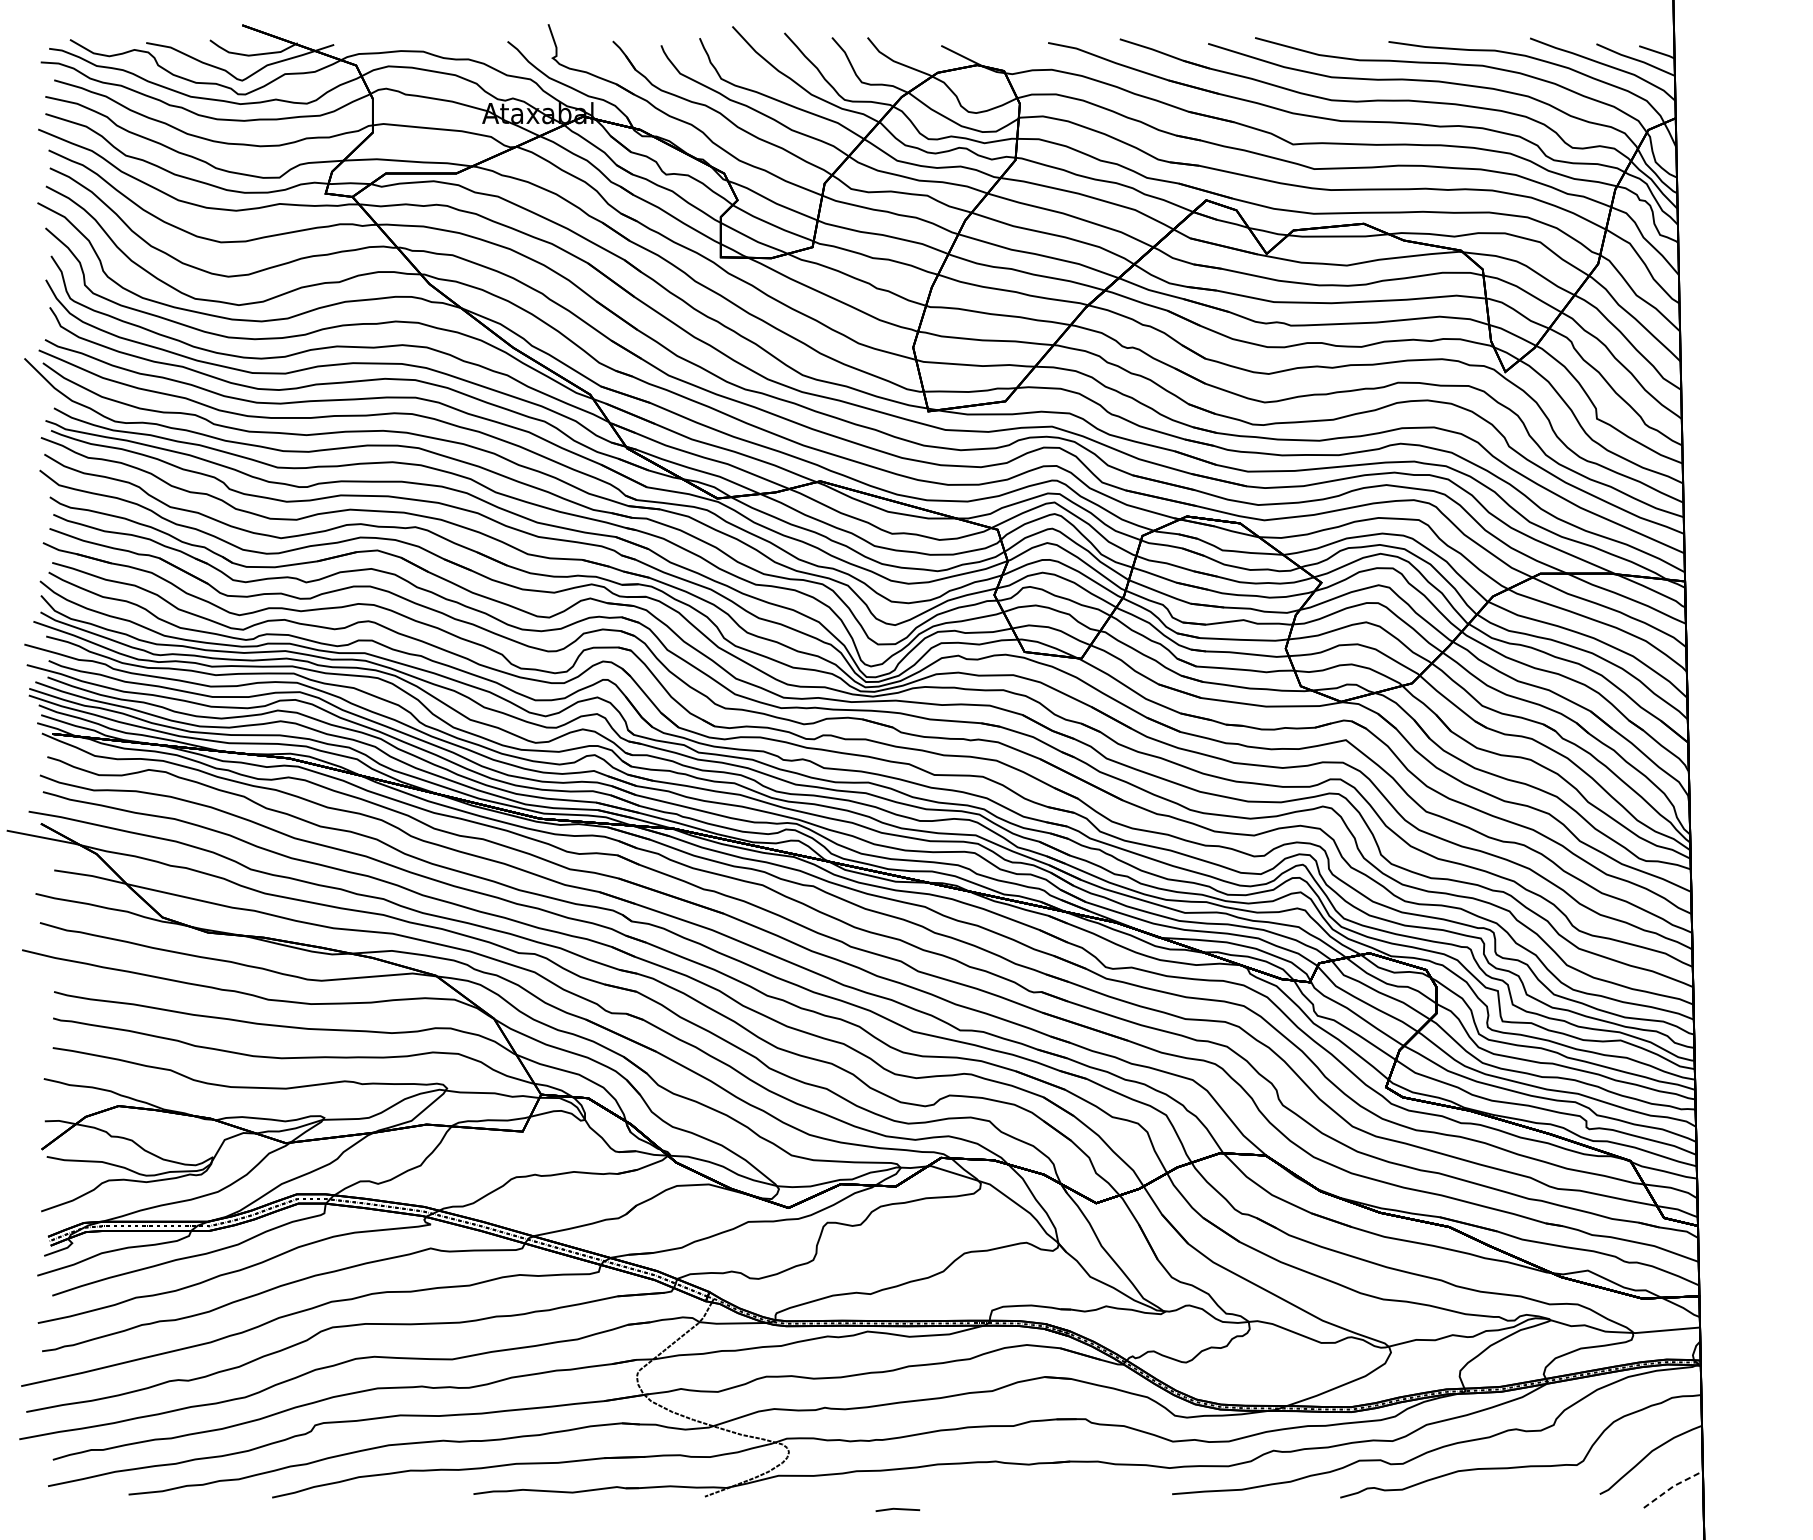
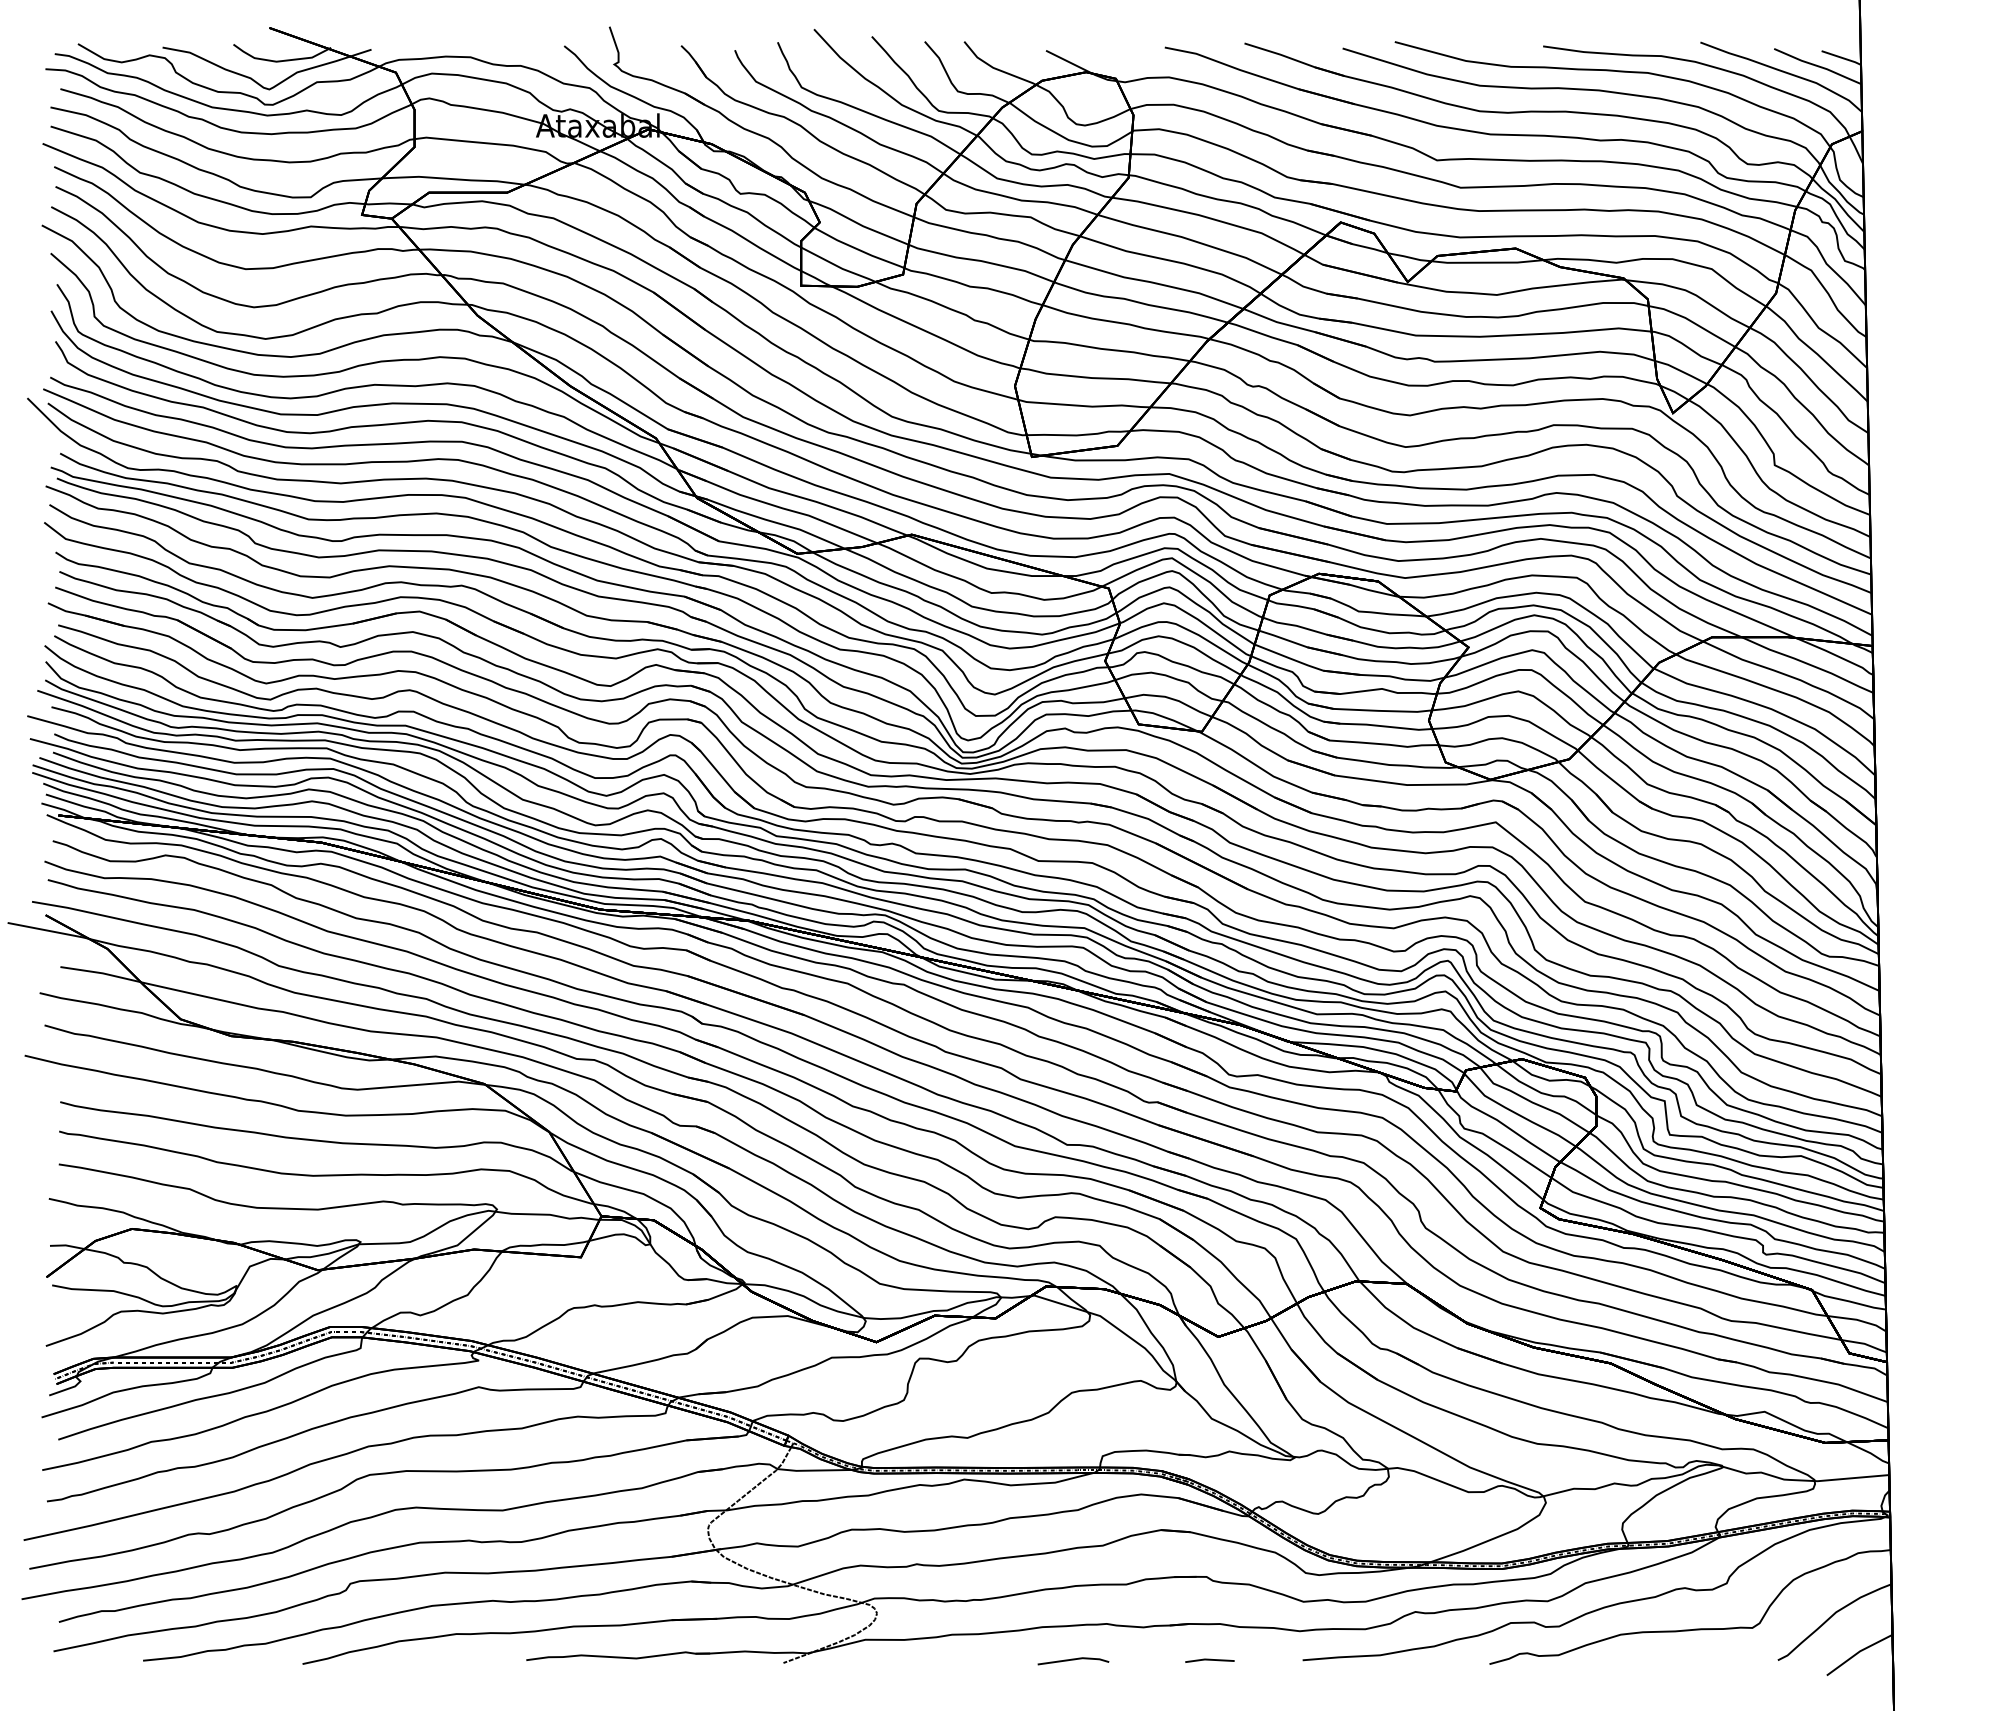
line: (1672, 1487) -> (1858, 1652), dashed -> solid
line: (965, 1494) -> (1073, 1660), added
line: (897, 1509) -> (1209, 1660), moved

